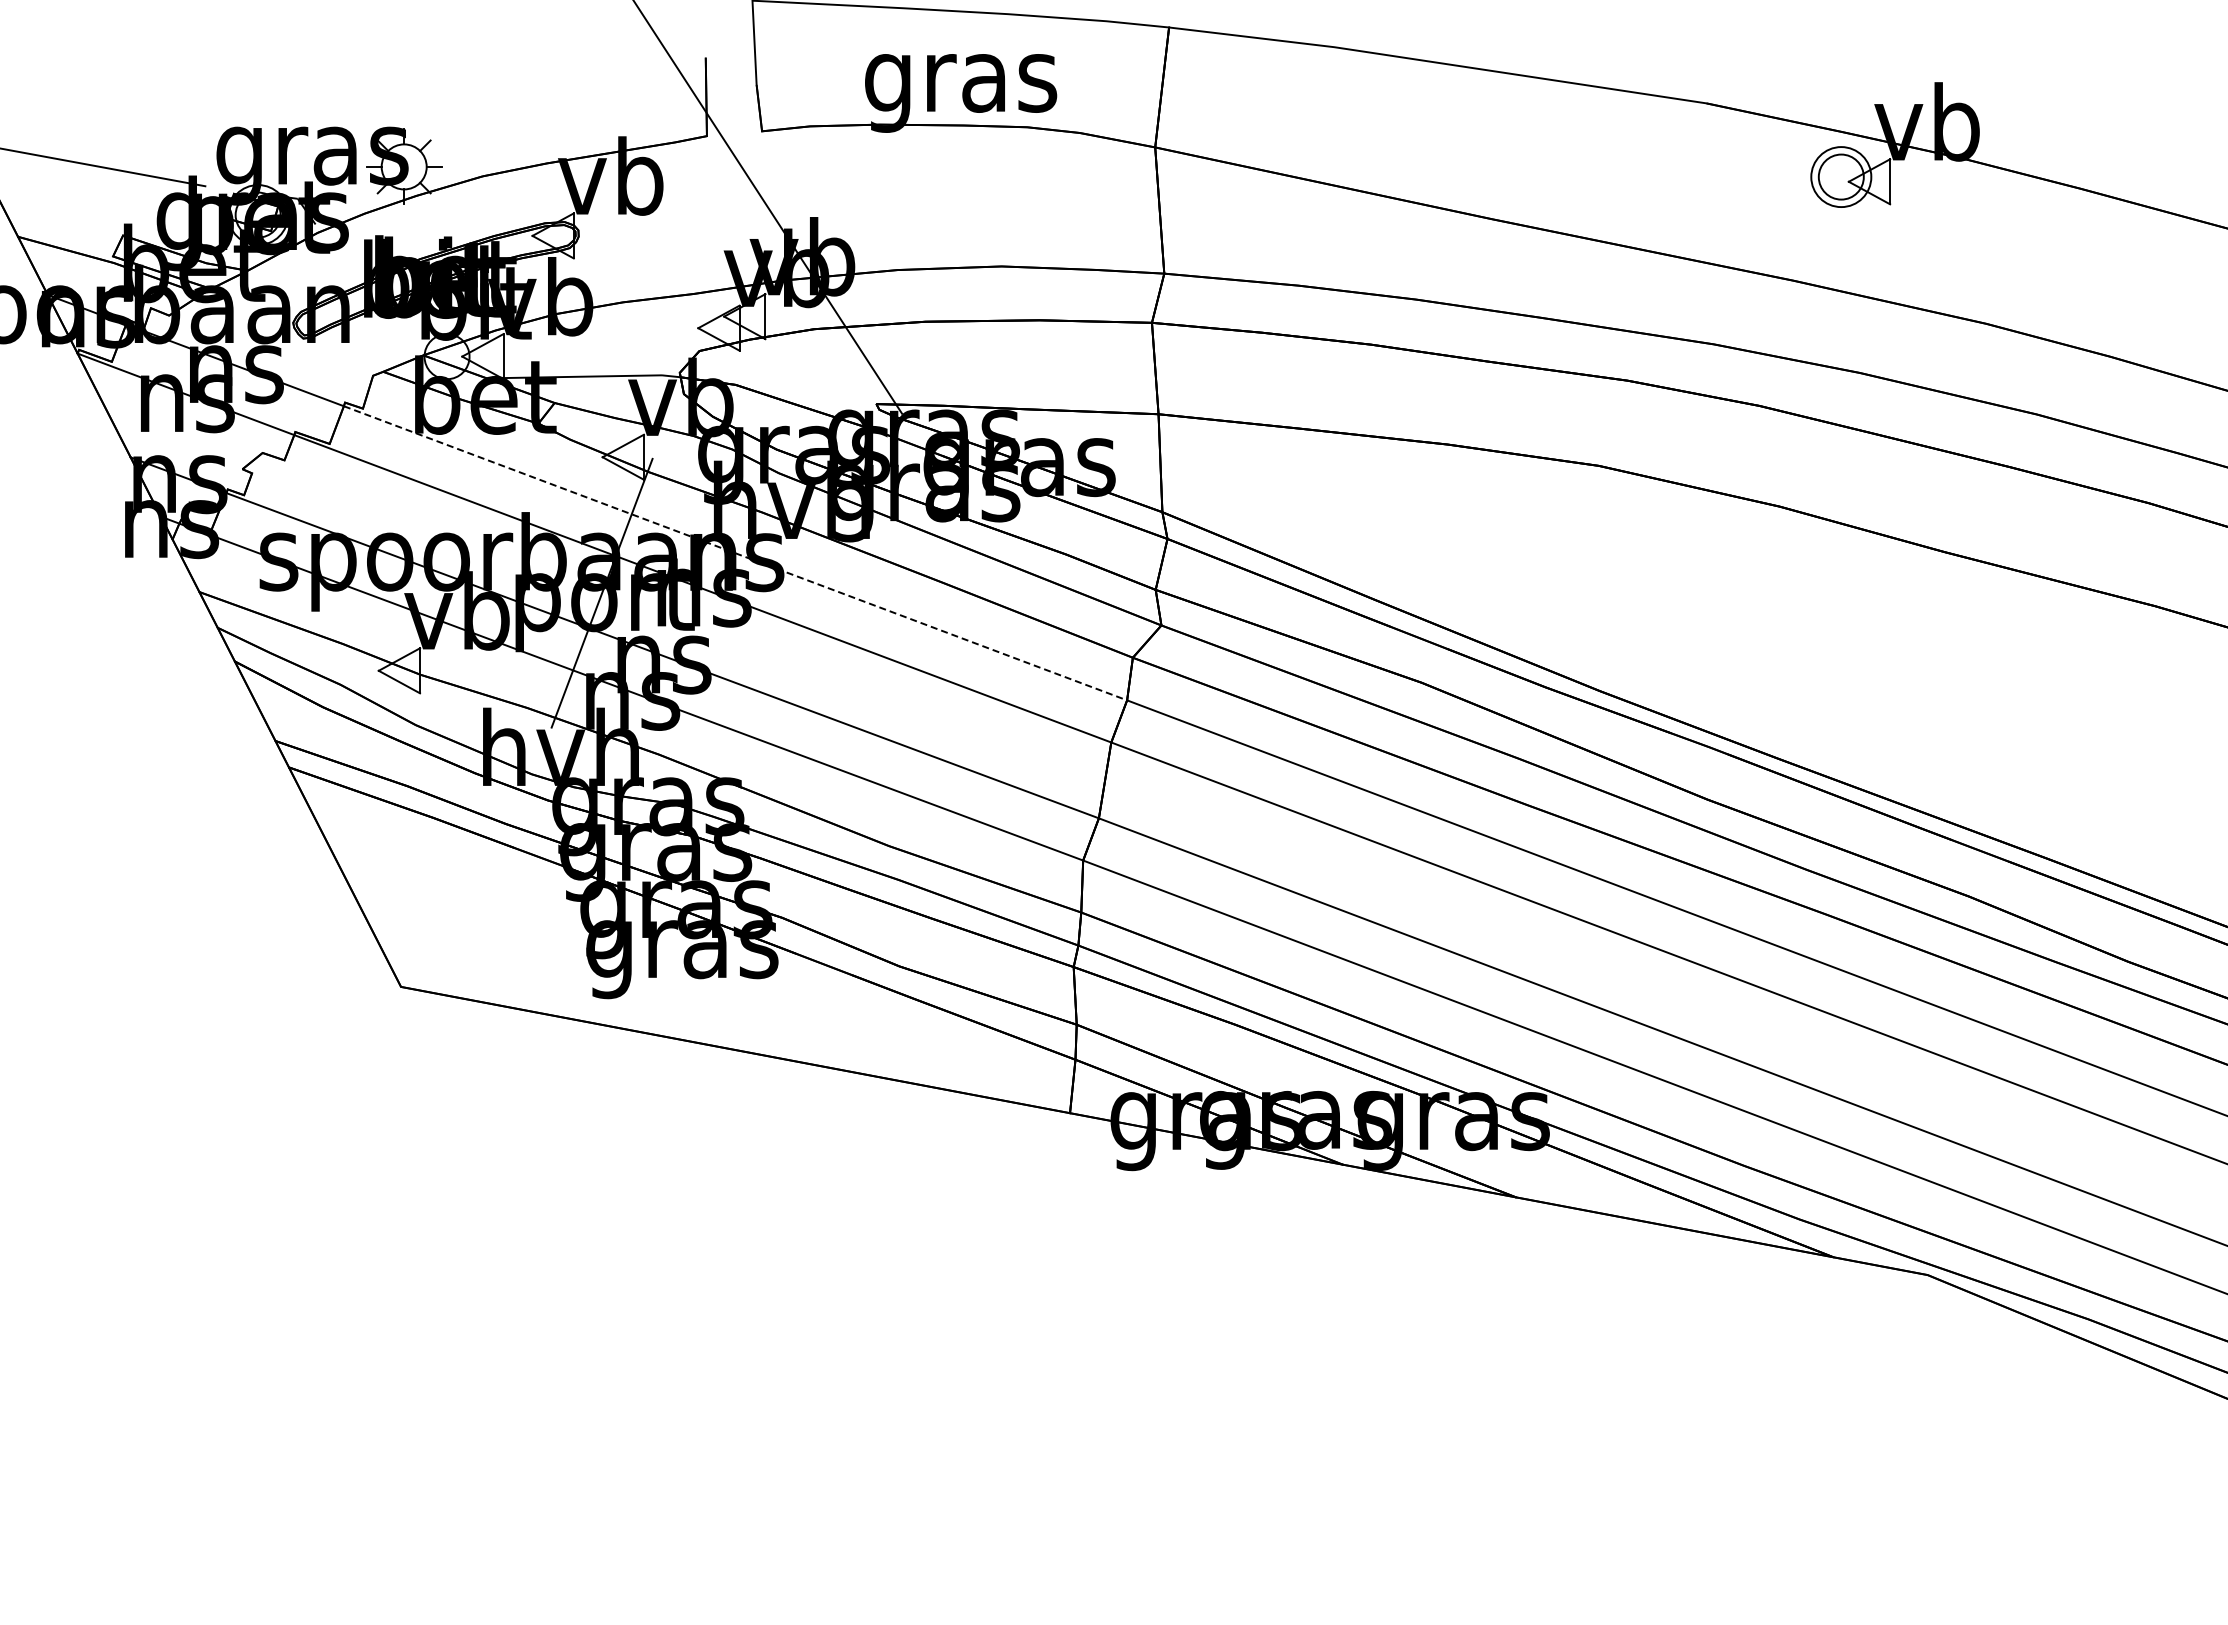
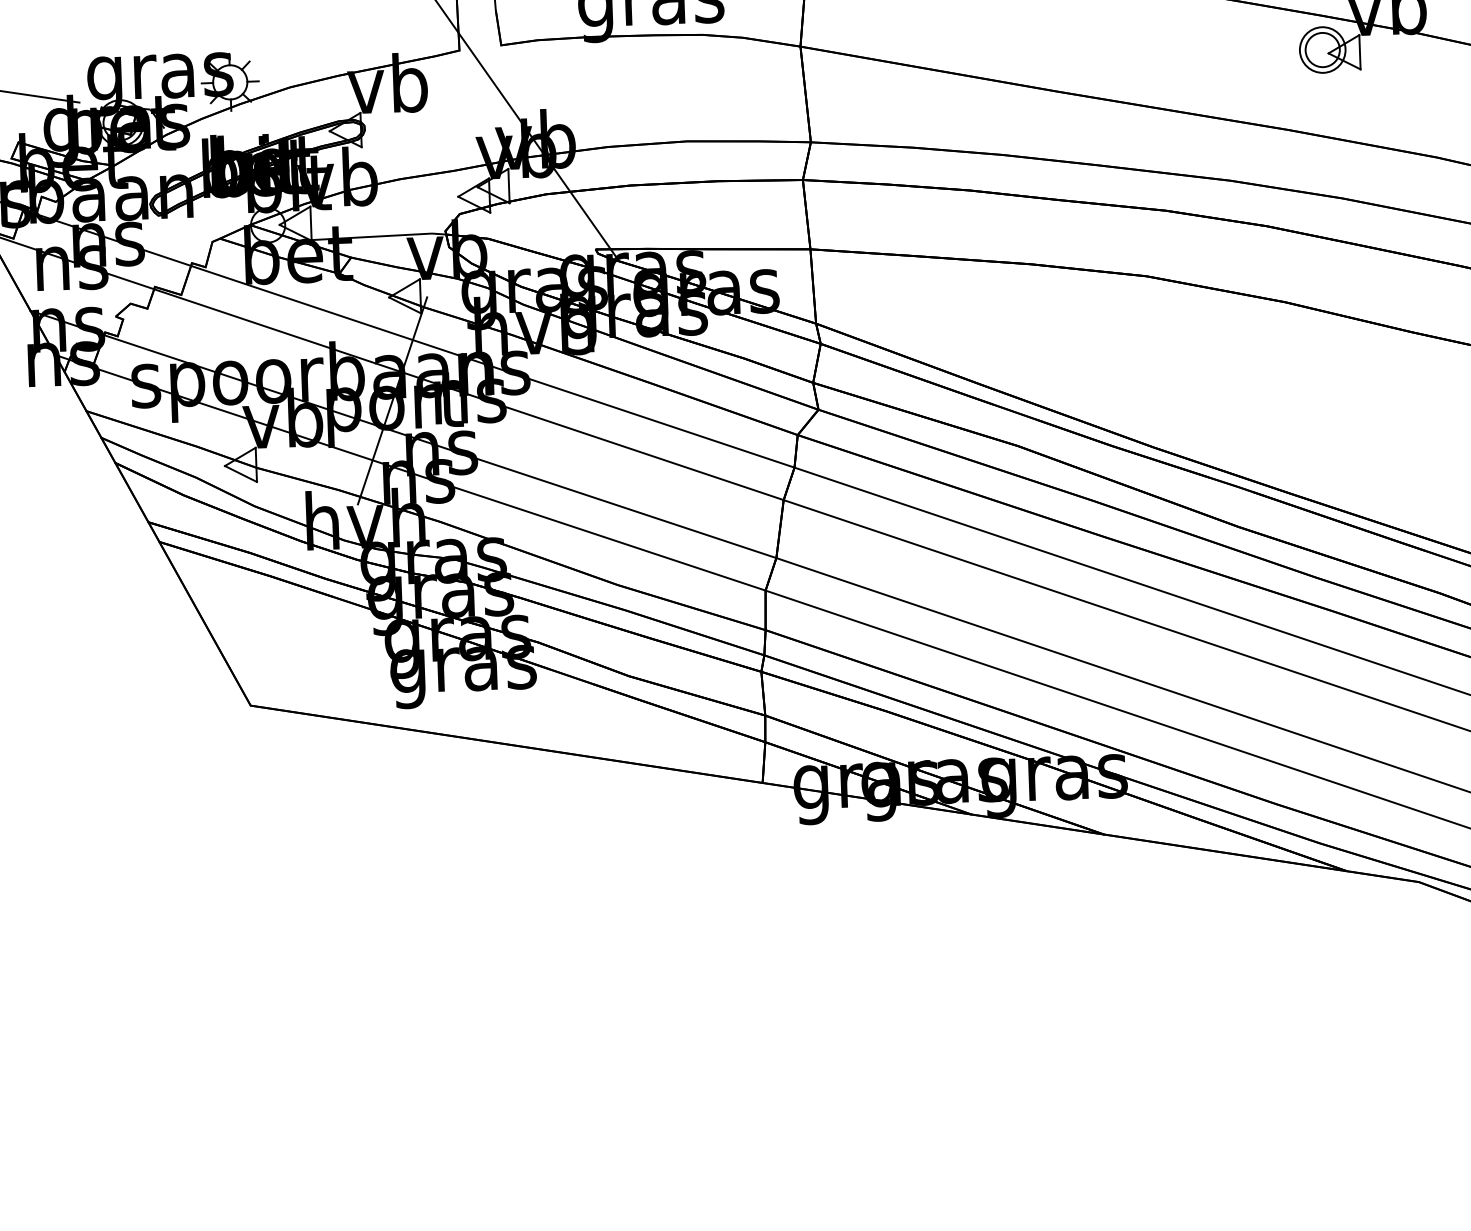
line: (735, 553) -> (492, 366), dashed -> solid

